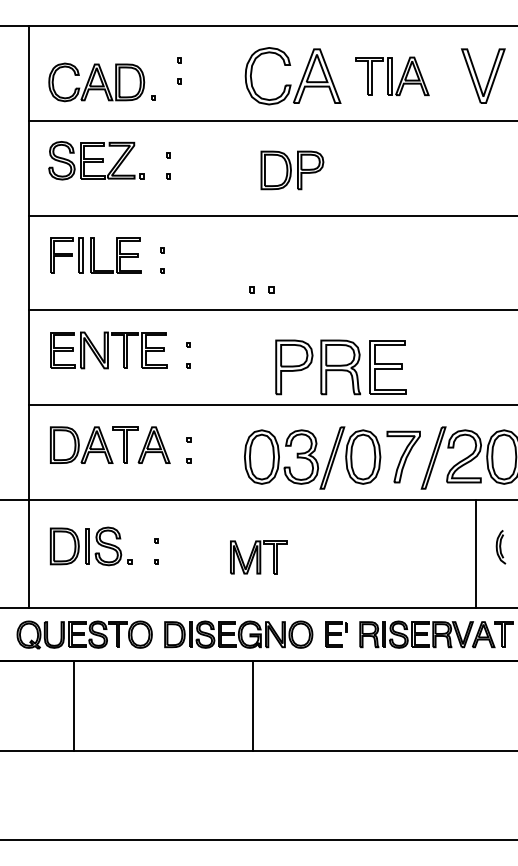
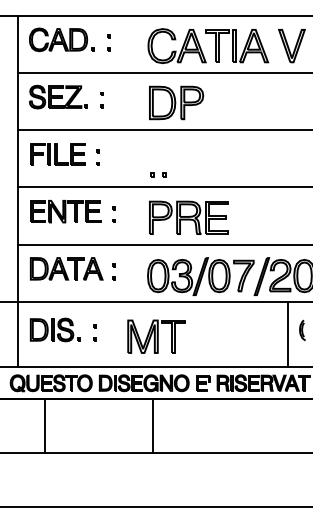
part: (393, 76) -> (237, 46), size x1.43
part: (101, 81) -> (61, 39), moved
part: (292, 169) -> (176, 102), size x1.43
part: (340, 366) -> (188, 217), moved
part: (259, 557) -> (156, 336), size x1.67

